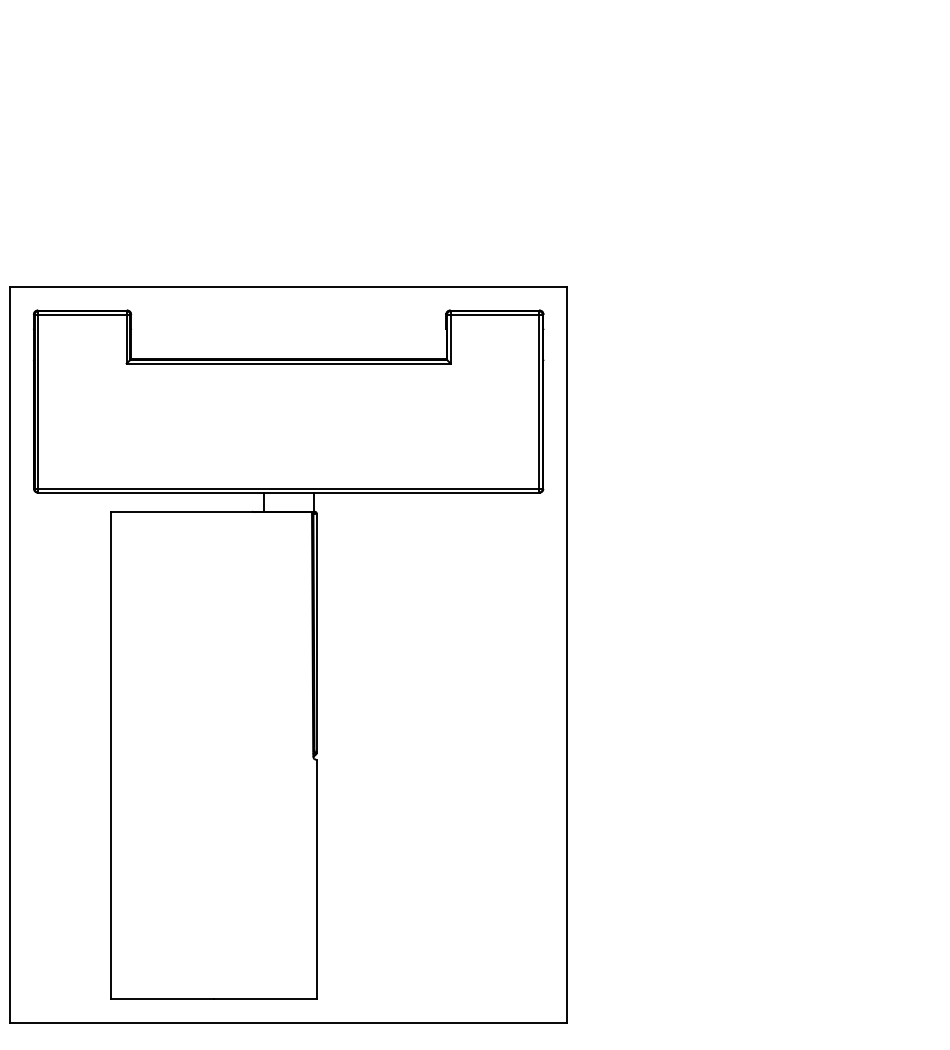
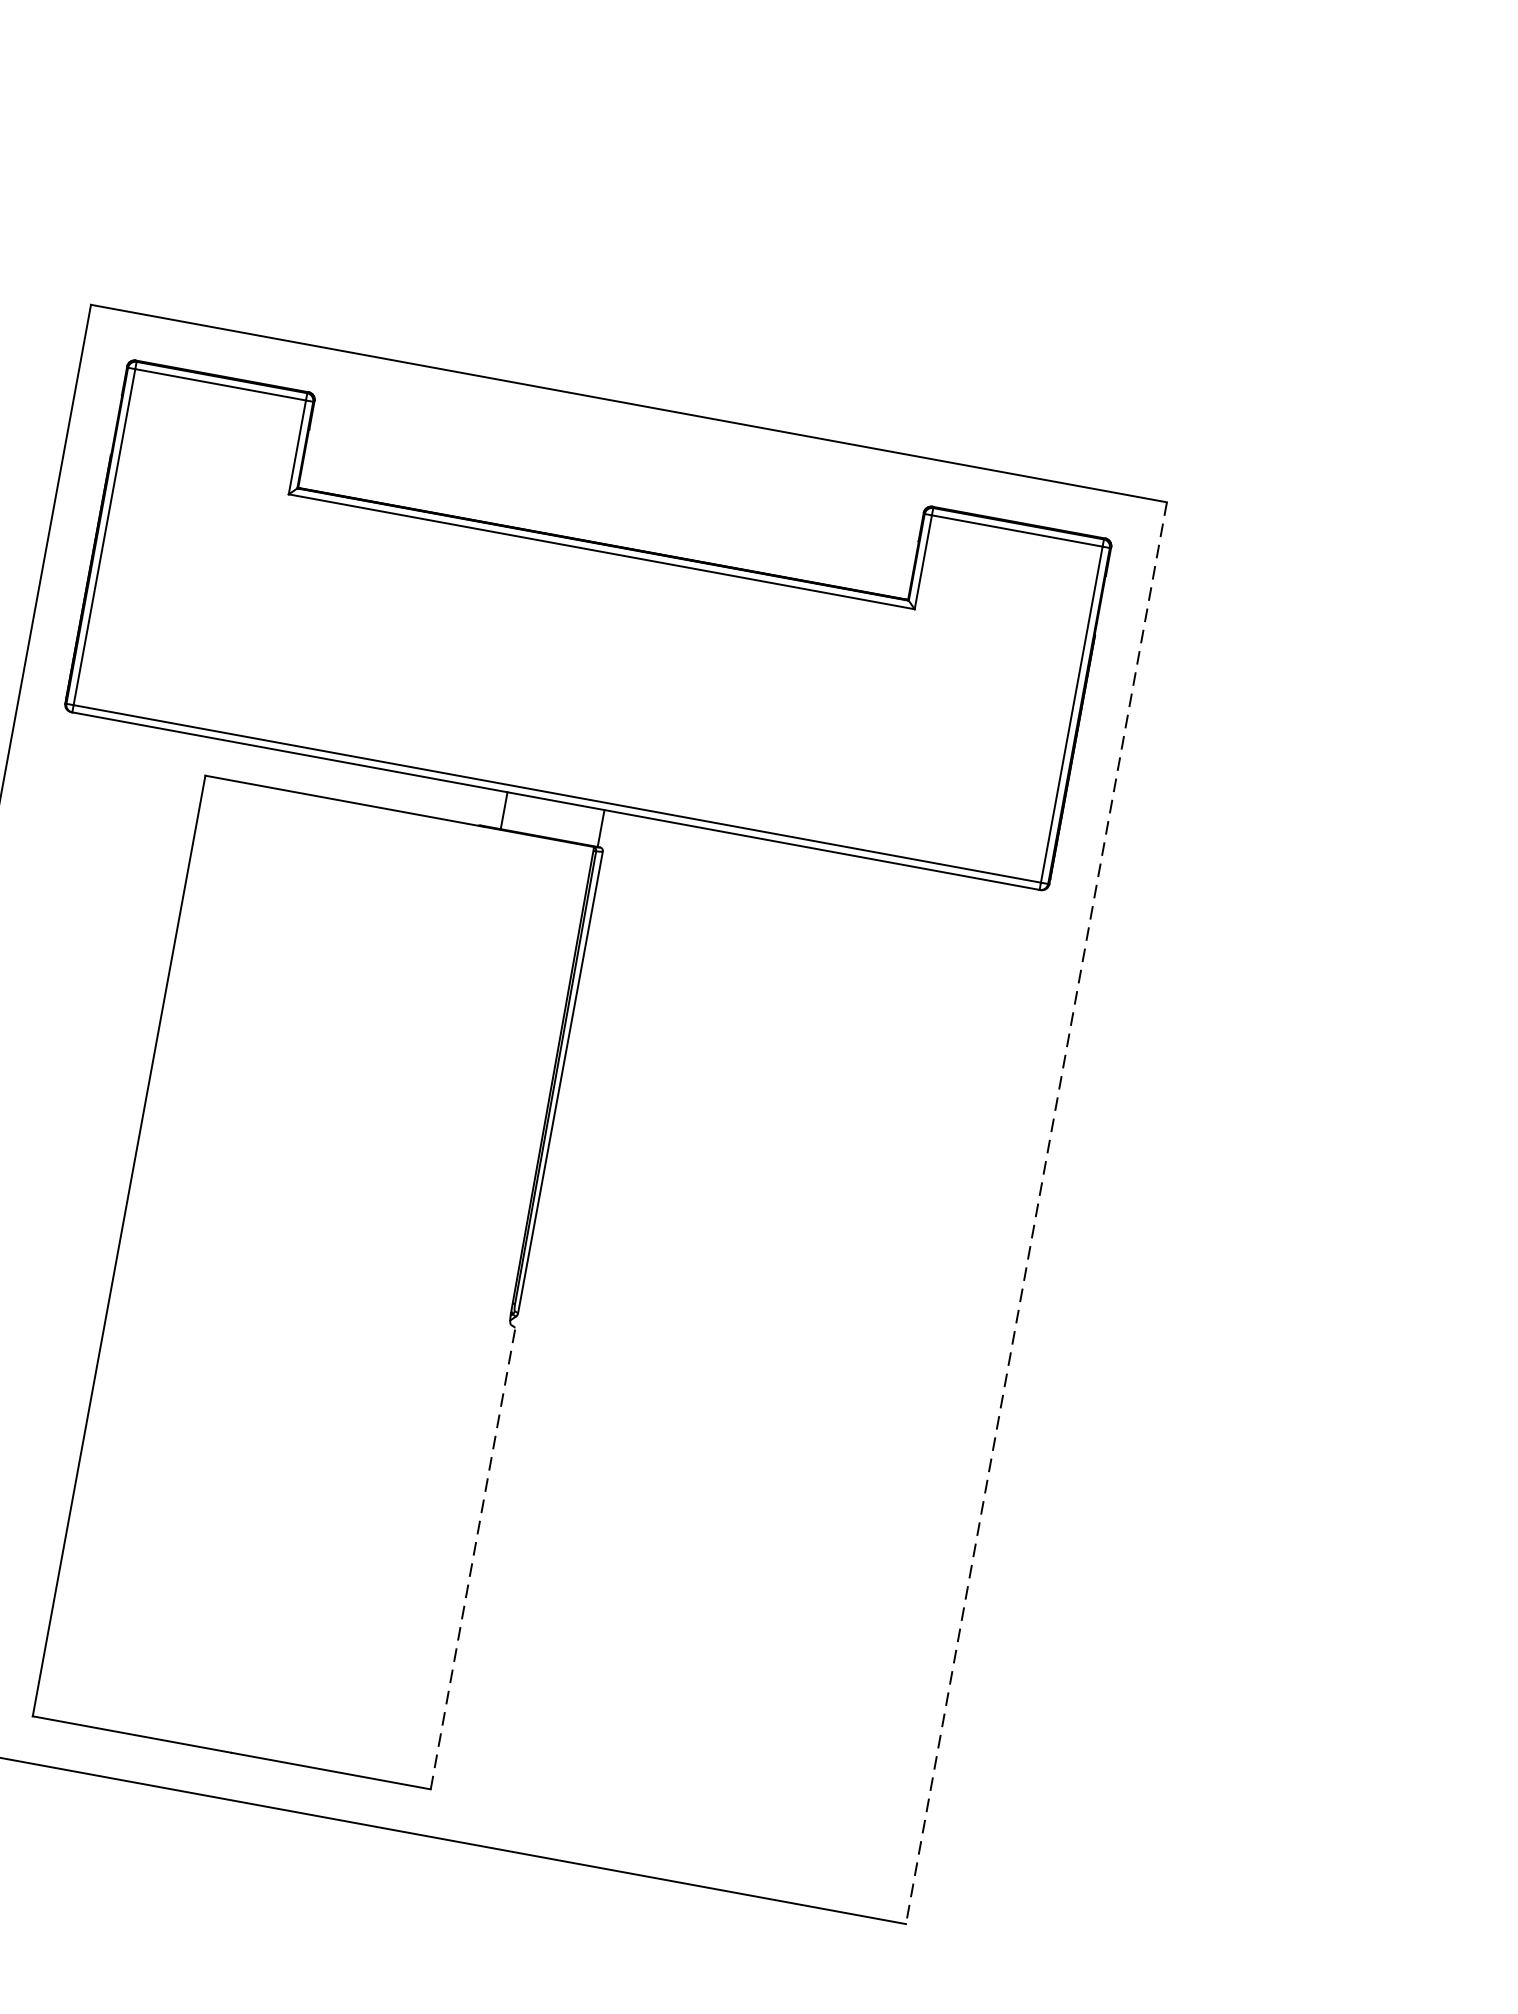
line: (567, 654) -> (1037, 1212), solid -> dashed
line: (316, 879) -> (472, 1558), solid -> dashed

